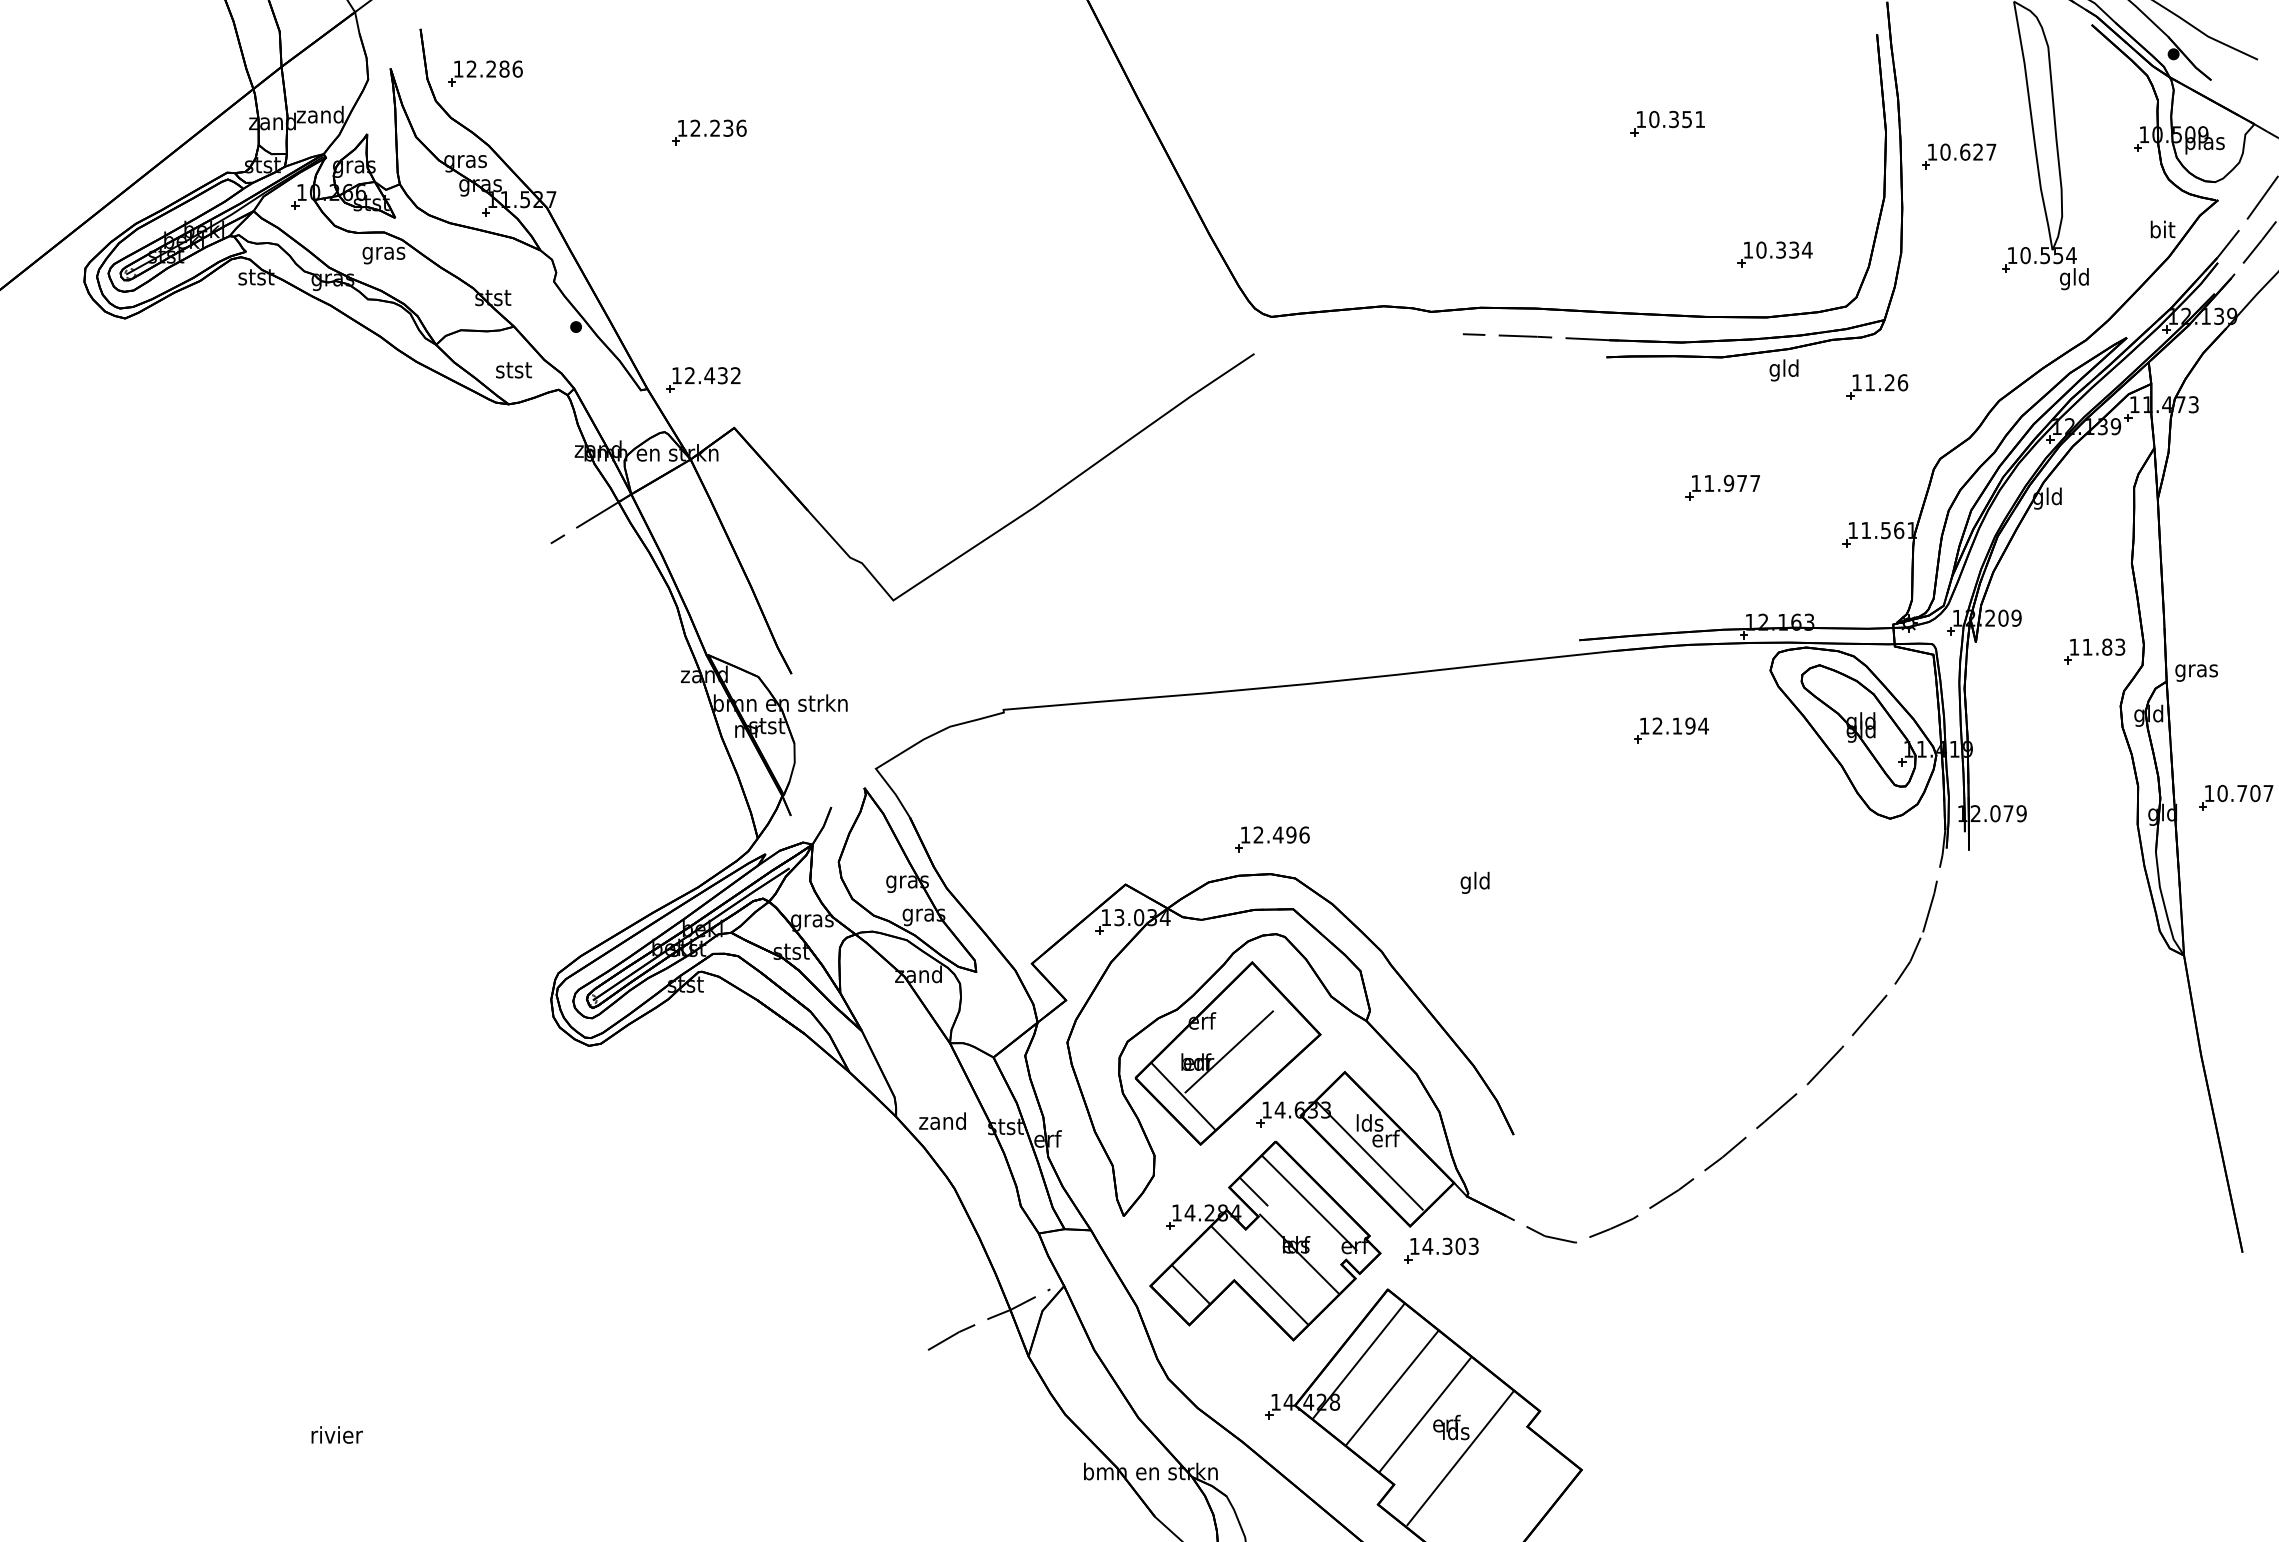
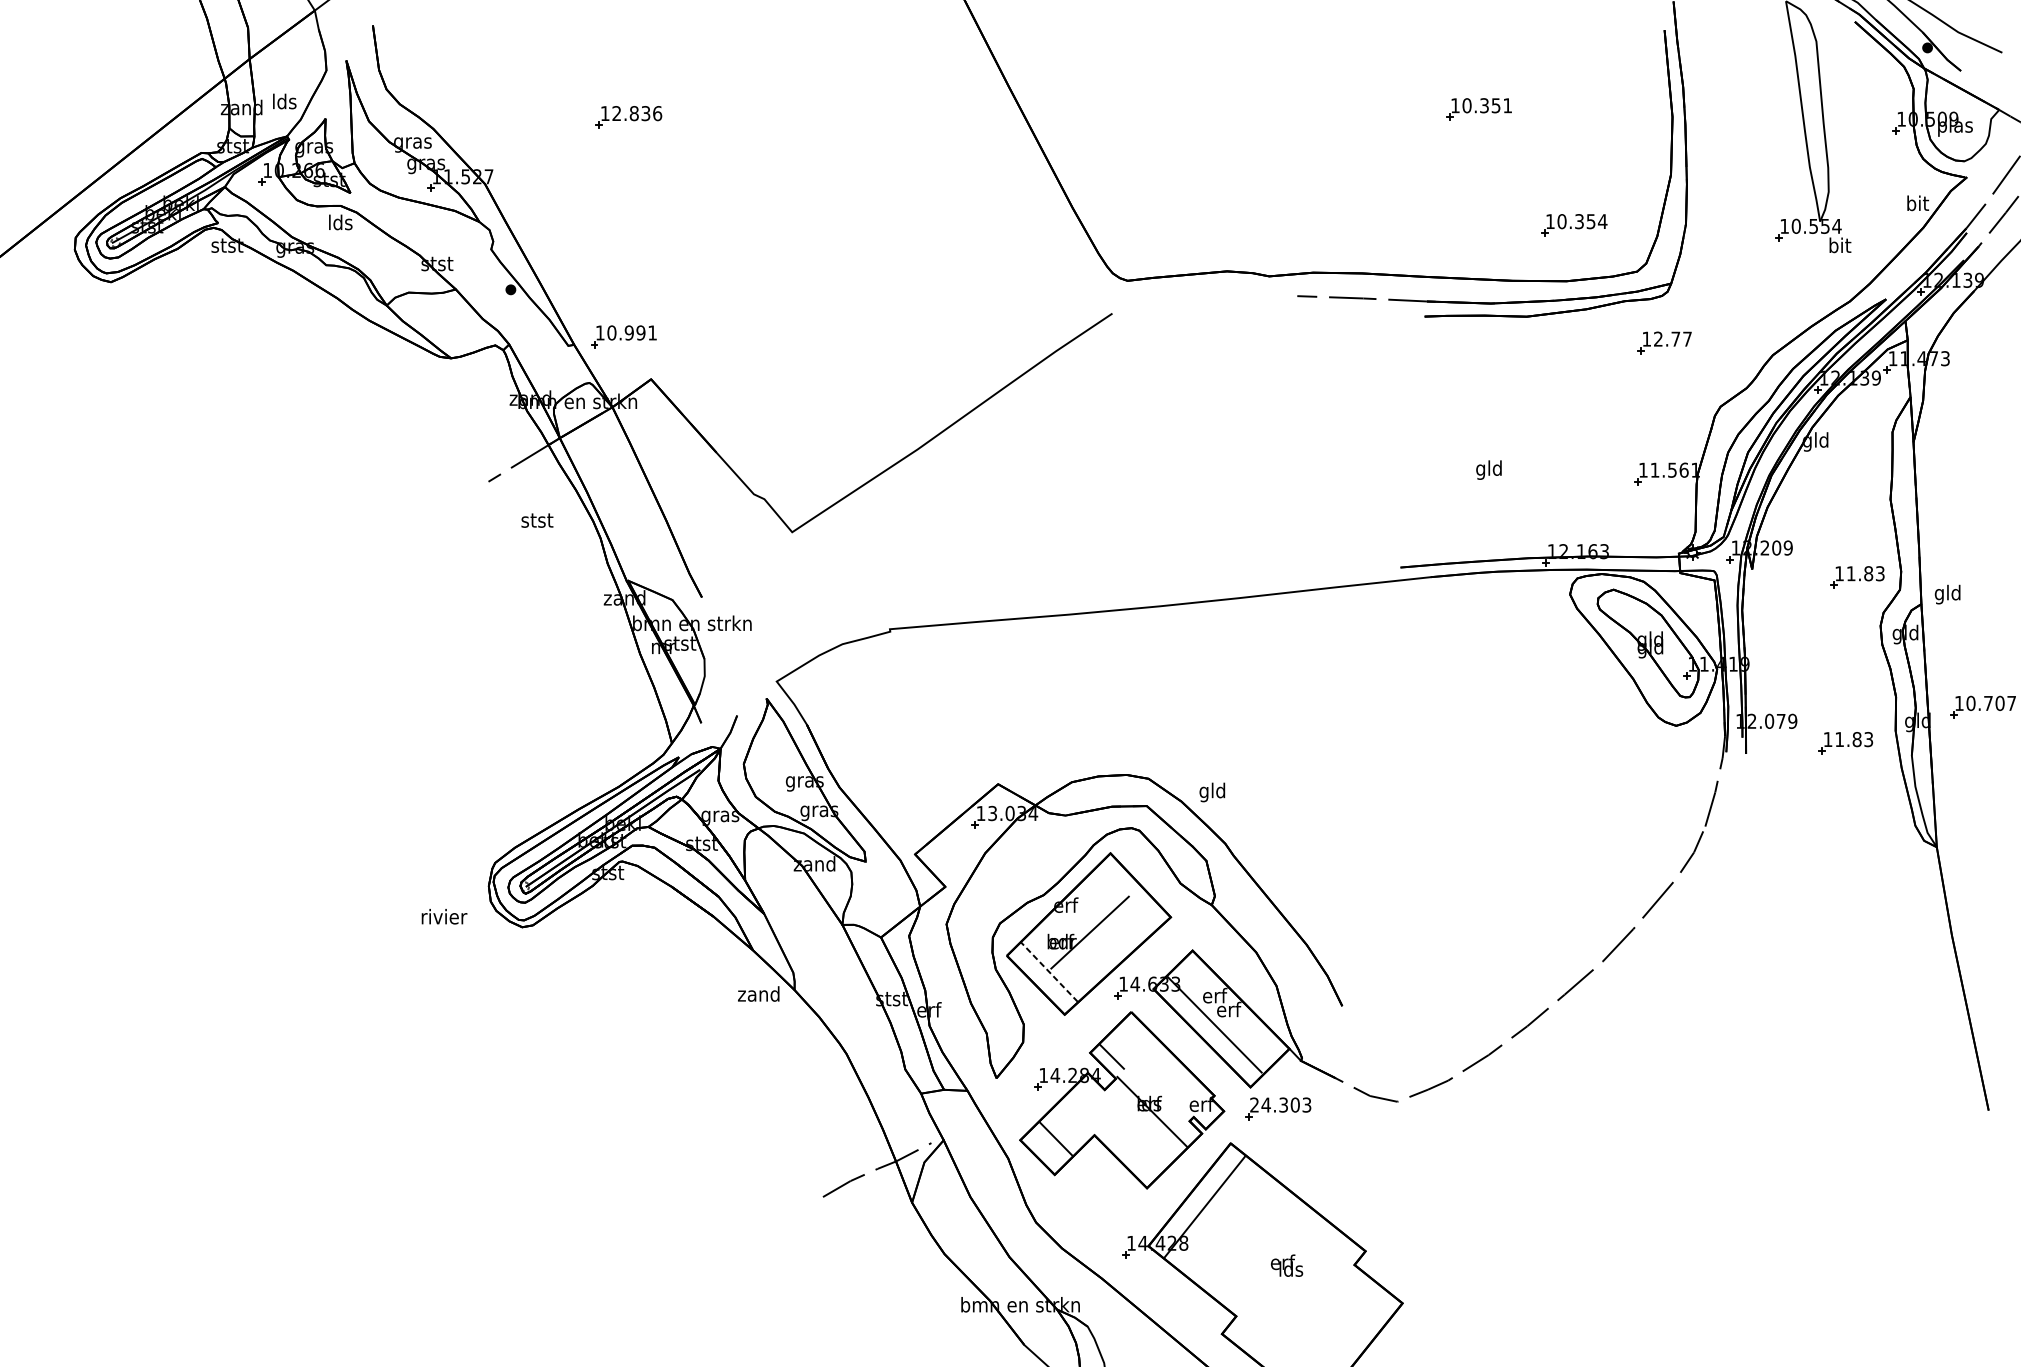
part: (485, 73) -> (430, 64), removed
text: (319, 114) -> (283, 101), zand -> lds
text: (715, 127) -> (634, 112), 12.236 -> 12.836
part: (1959, 156) -> (1737, 138), removed
text: (1794, 249) -> (1591, 221), 10.334 -> 10.354
text: (383, 253) -> (340, 224), gras -> lds
text: (2074, 279) -> (1839, 247), gld -> bit
text: (513, 370) -> (536, 520), moved
text: (1783, 370) -> (1488, 470), moved
text: (712, 375) -> (631, 332), 12.432 -> 10.991
text: (1886, 382) -> (1672, 338), 11.26 -> 12.77
part: (1722, 487) -> (1527, 432), removed
text: (2196, 670) -> (1947, 594), gras -> gld
part: (1671, 730) -> (1482, 647), removed
part: (2081, 838) -> (1845, 743), added
part: (1272, 839) -> (1128, 744), removed
text: (1474, 882) -> (1211, 792), moved
line: (1183, 1096) -> (1049, 972), solid -> dashed
text: (942, 1120) -> (758, 993), moved
text: (1370, 1122) -> (1215, 995), lds -> erf
line: (1309, 1202) -> (1161, 1066), removed
text: (1414, 1245) -> (1254, 1104), 14.303 -> 24.303
line: (1259, 1275) -> (1116, 1130), removed
line: (1392, 1387) -> (1234, 1230), removed
line: (1425, 1414) -> (1264, 1254), removed
text: (336, 1434) -> (443, 916), moved
line: (1460, 1458) -> (1295, 1293), removed

